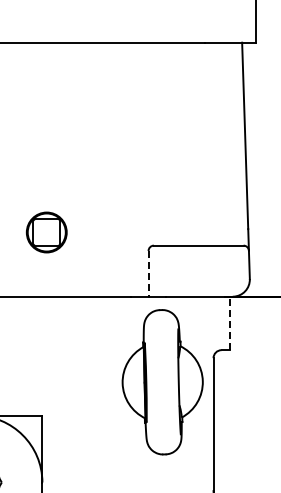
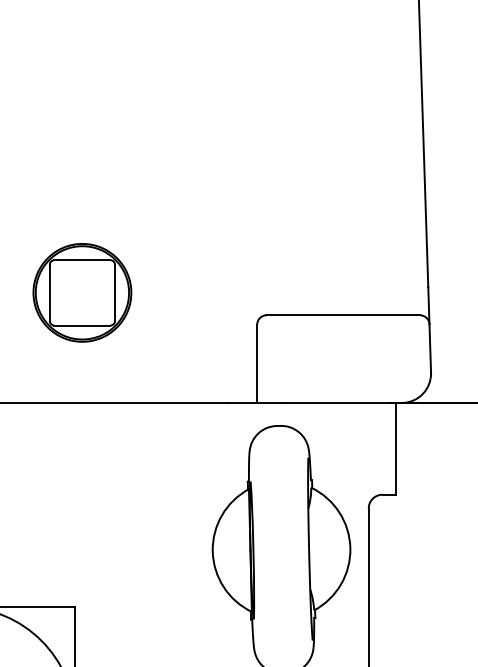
part: (46, 232) -> (82, 292), size x1.43
line: (148, 273) -> (257, 363), dashed -> solid
line: (229, 323) -> (396, 448), dashed -> solid

